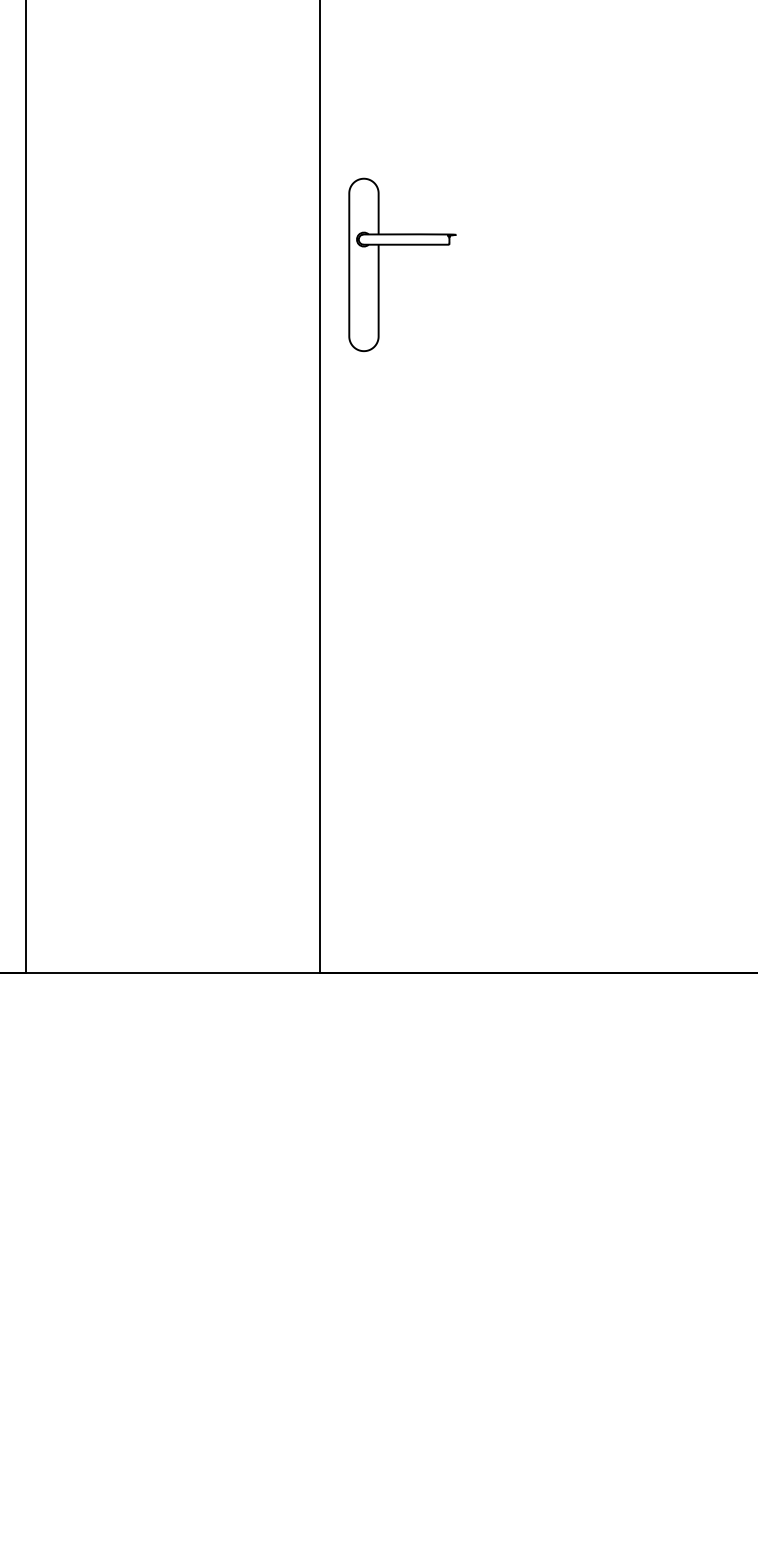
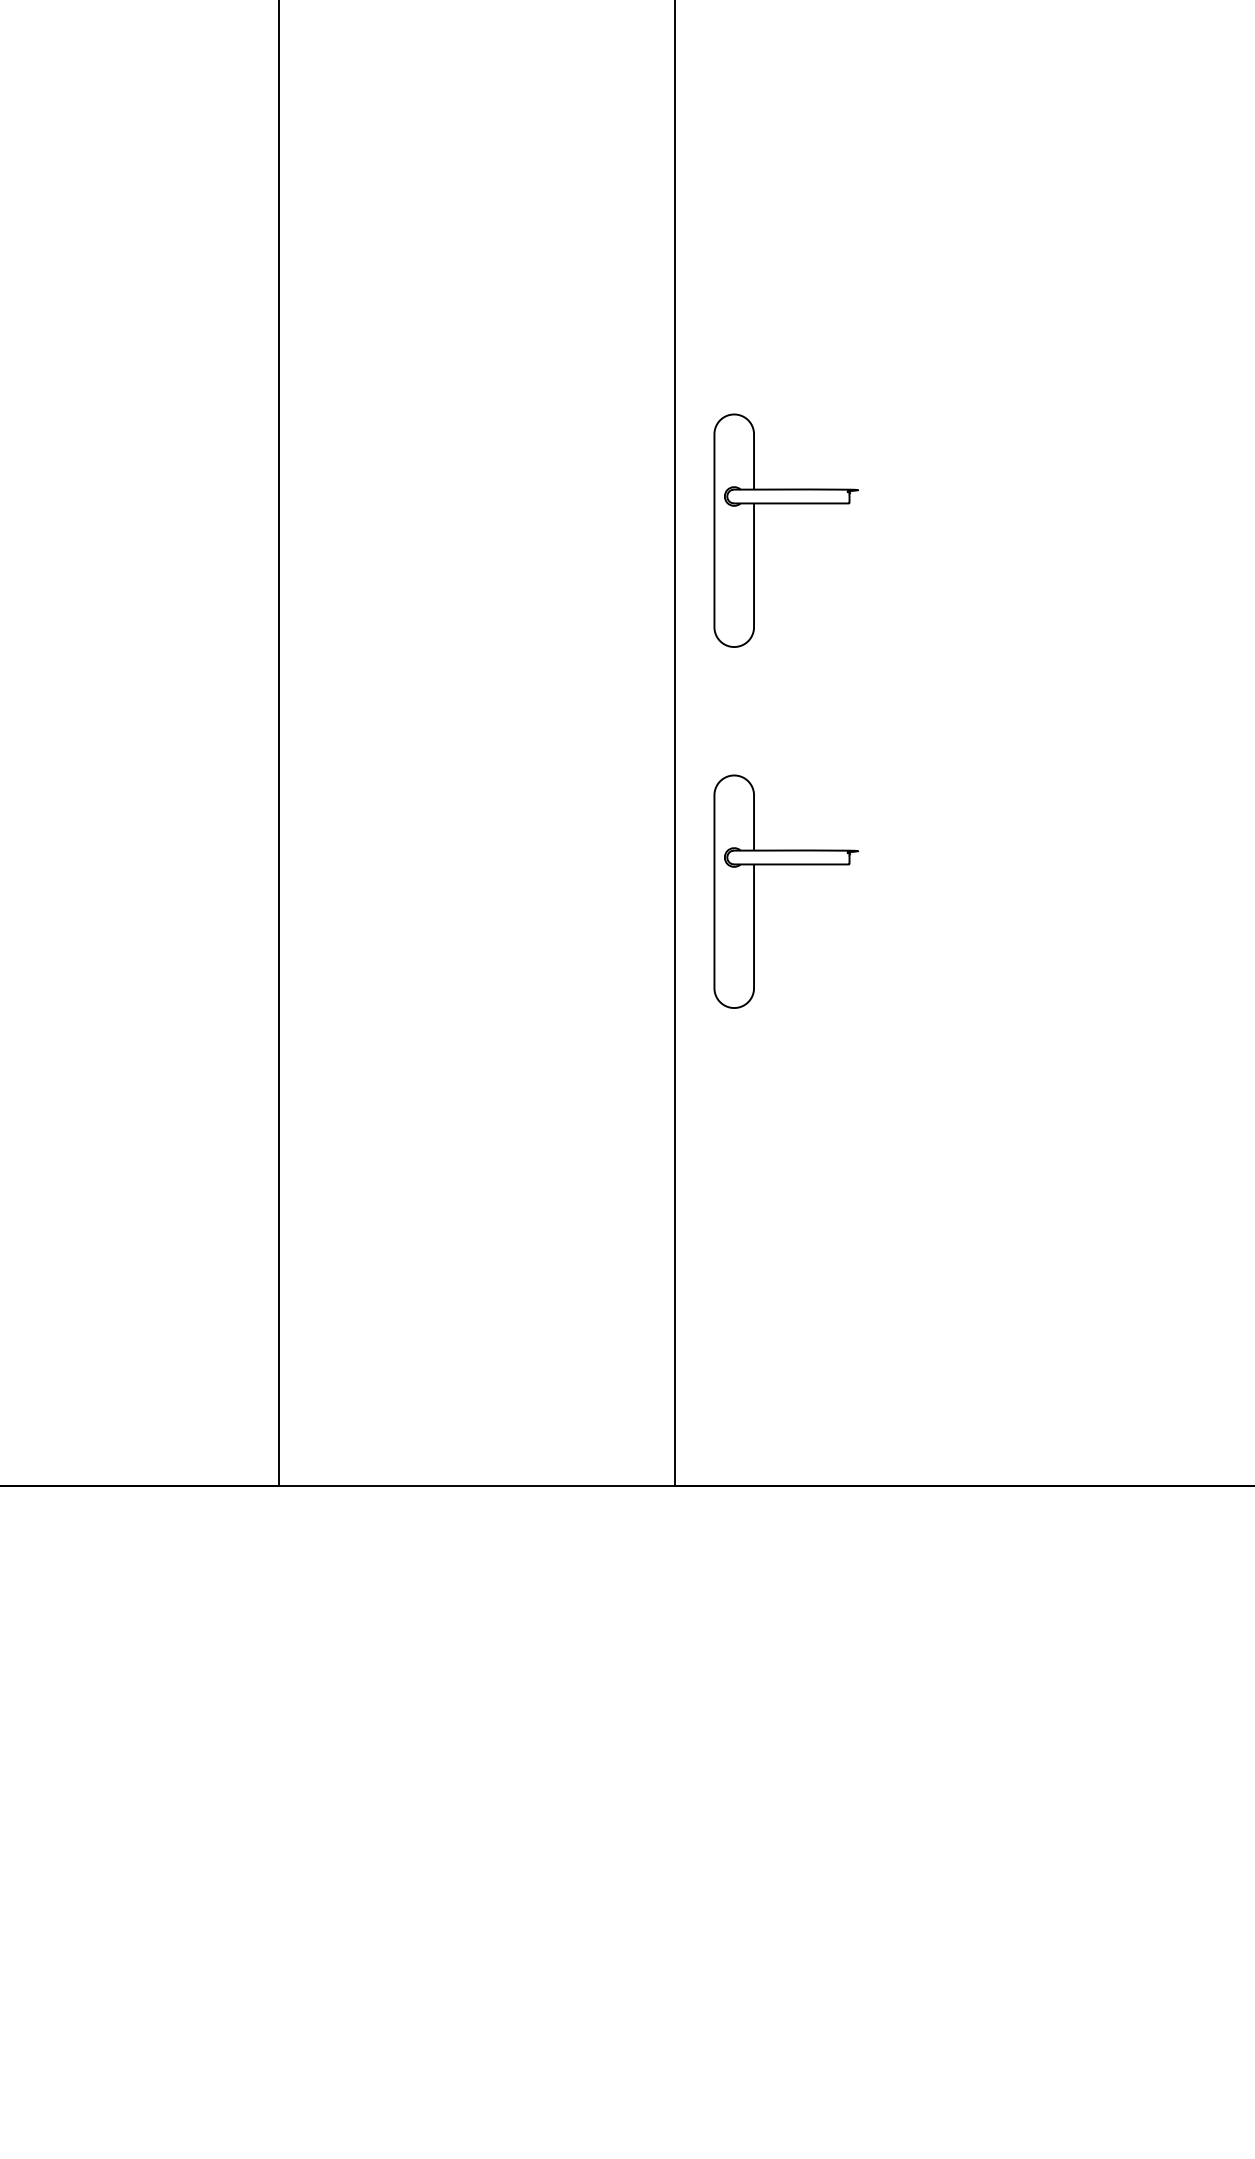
part: (401, 513) -> (785, 865), added

